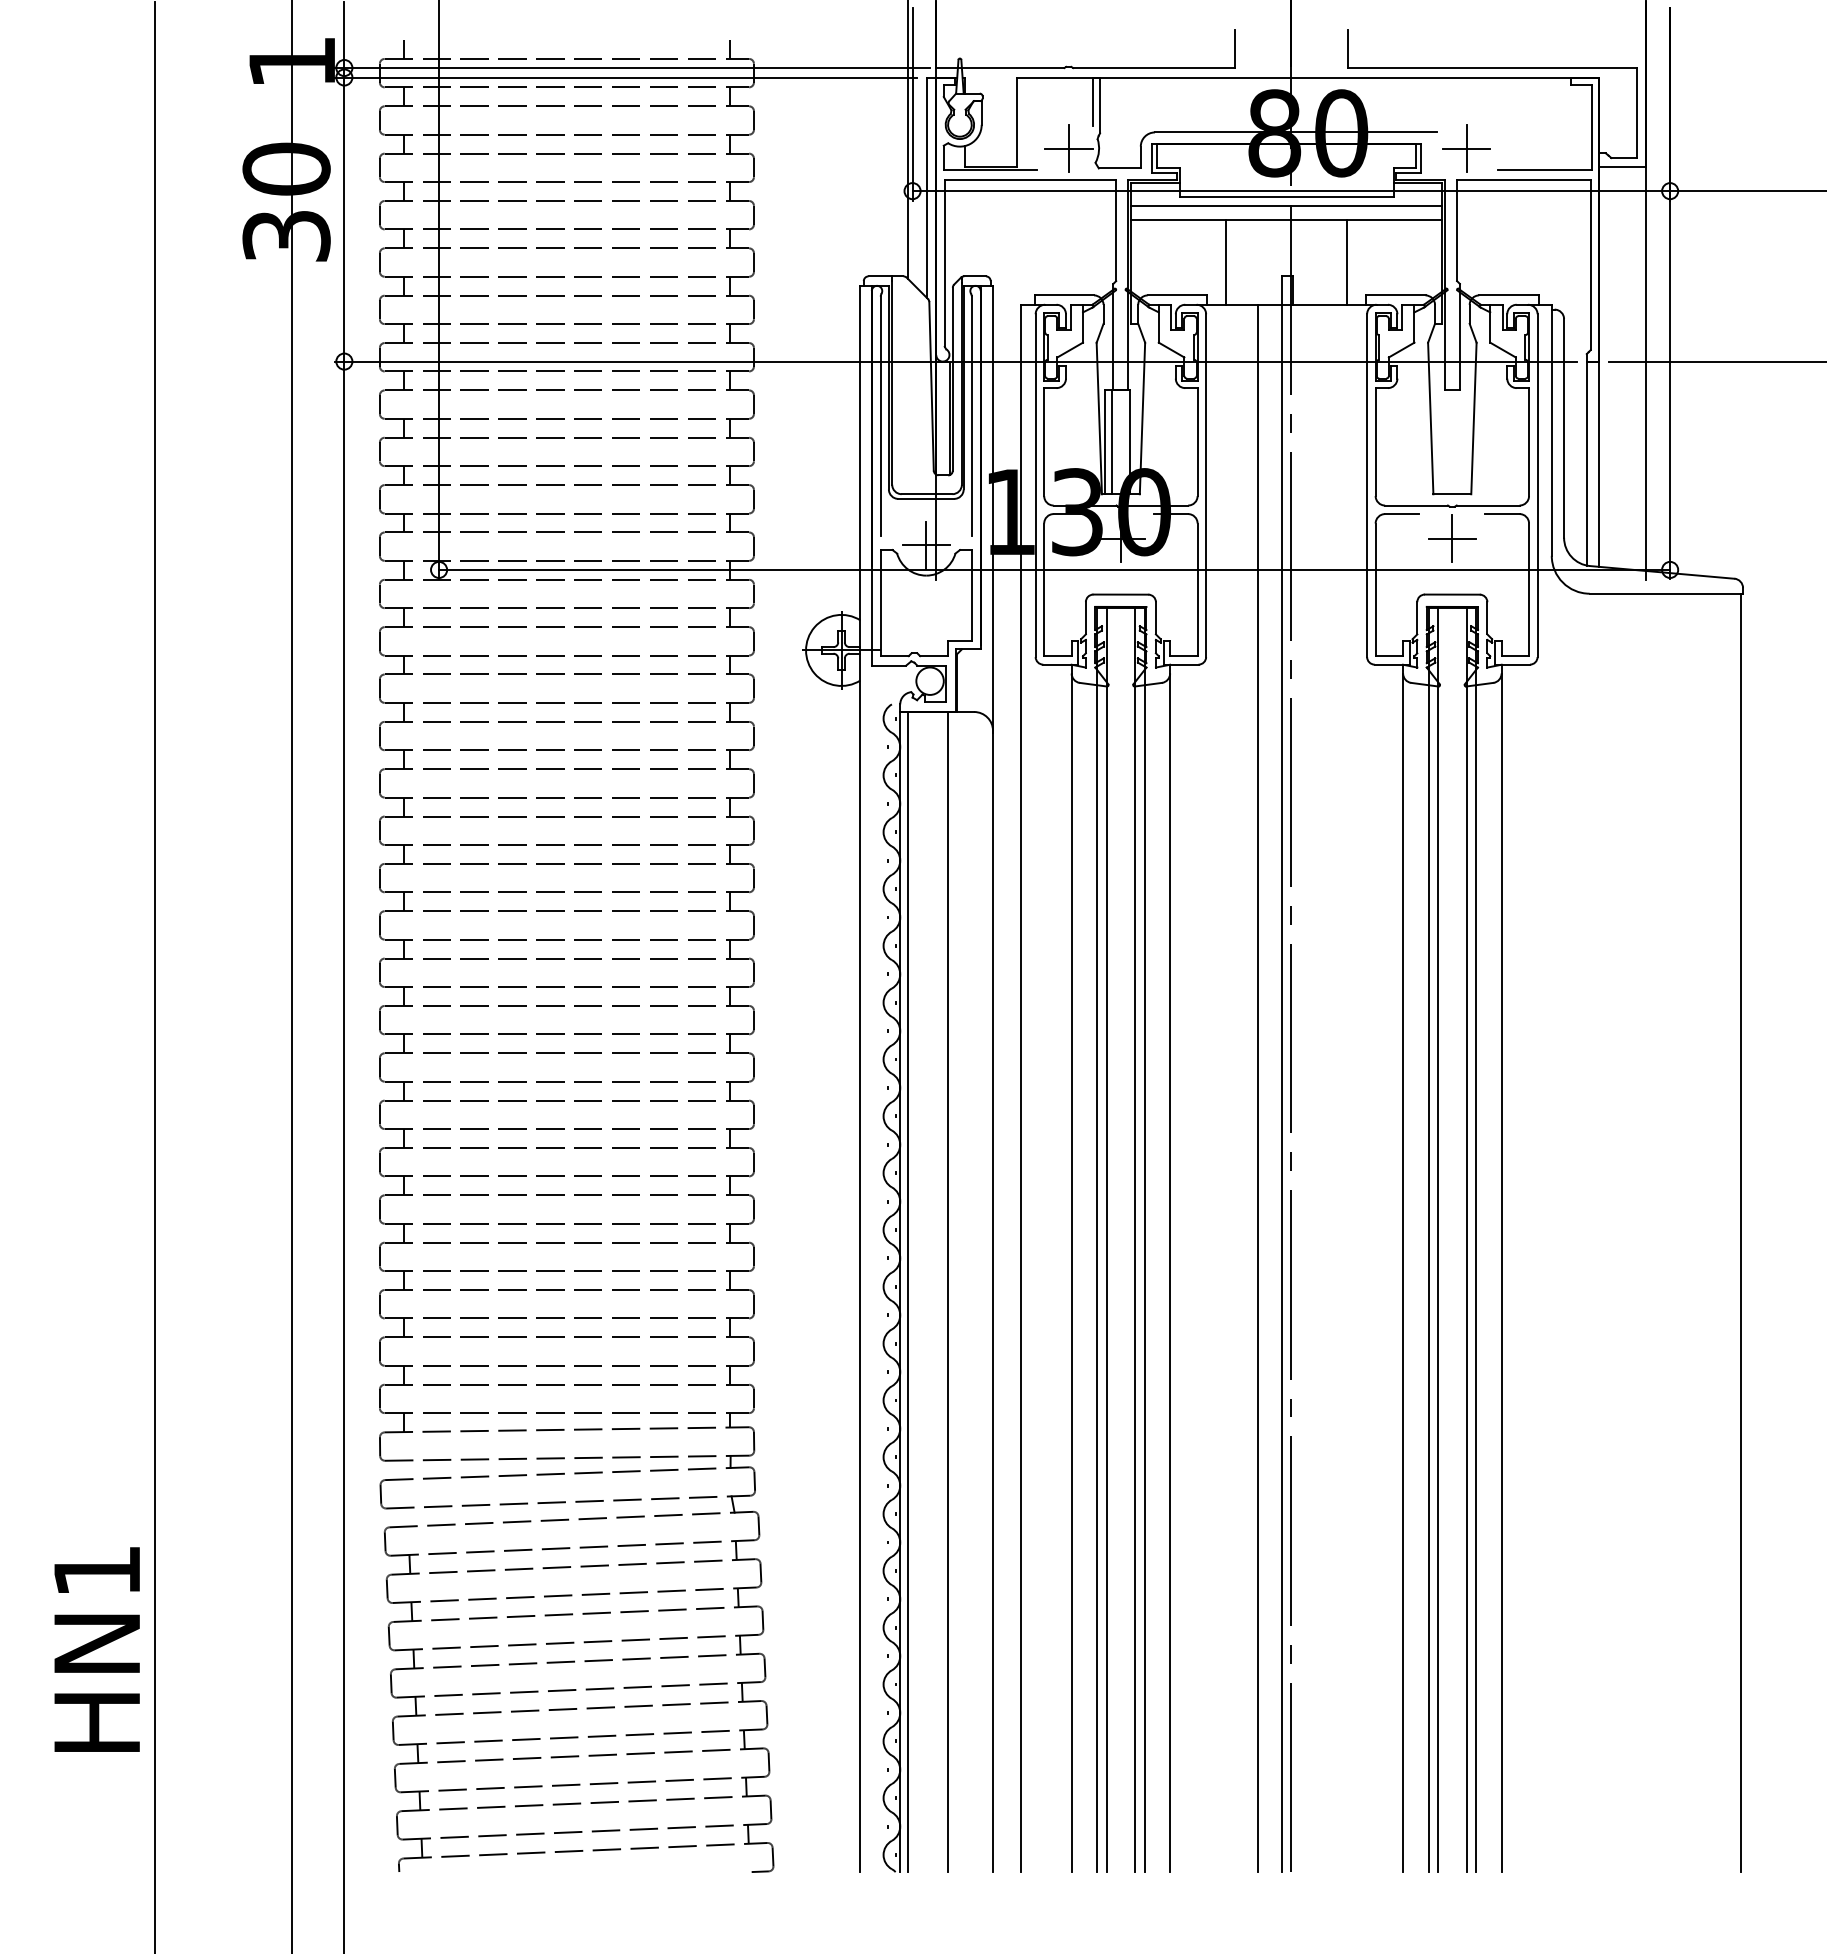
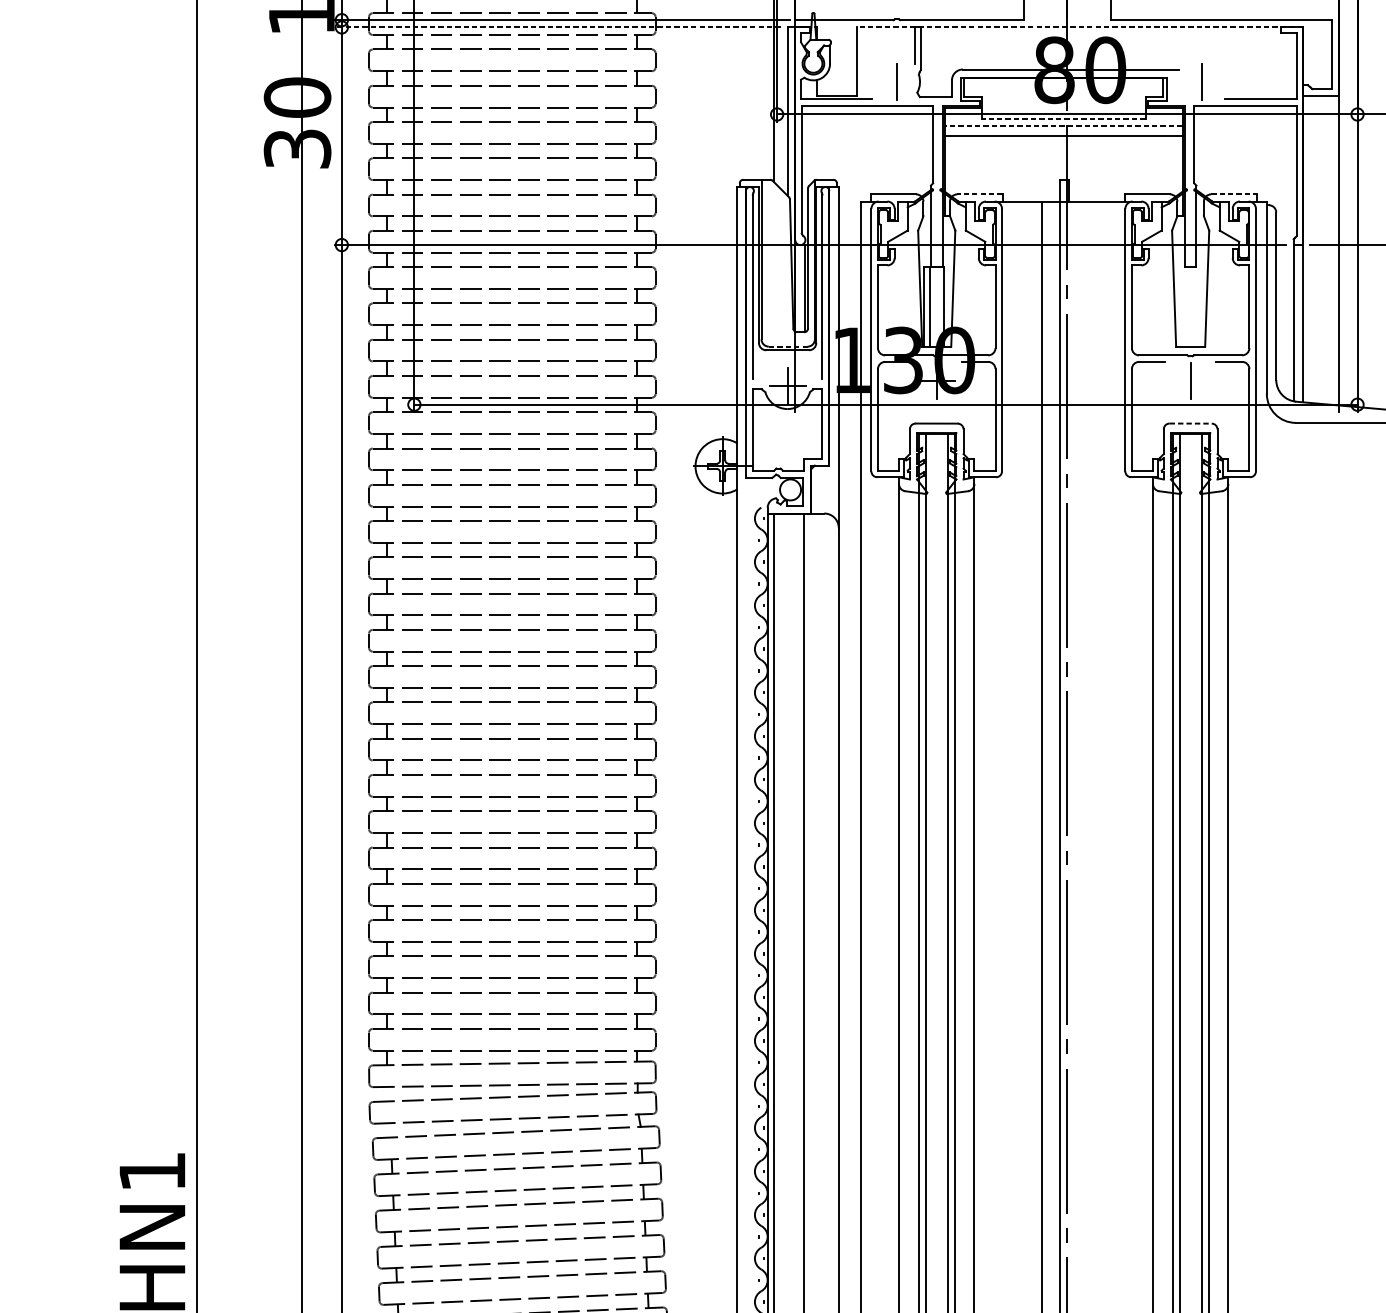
line: (625, 77) -> (557, 27), solid -> dashed
line: (1307, 77) -> (1079, 27), solid -> dashed
line: (1068, 148) -> (896, 81), removed
line: (1466, 148) -> (1201, 81), removed
line: (1286, 196) -> (1063, 118), solid -> dashed
line: (1286, 206) -> (1063, 126), solid -> dashed
line: (1226, 261) -> (1017, 168), removed
line: (1347, 261) -> (1110, 168), removed
line: (1177, 295) -> (980, 194), solid -> dashed
line: (1508, 295) -> (1233, 194), solid -> dashed
line: (927, 494) -> (788, 346), solid -> dashed
line: (1452, 538) -> (1190, 380), removed
line: (1452, 594) -> (1190, 423), solid -> dashed

